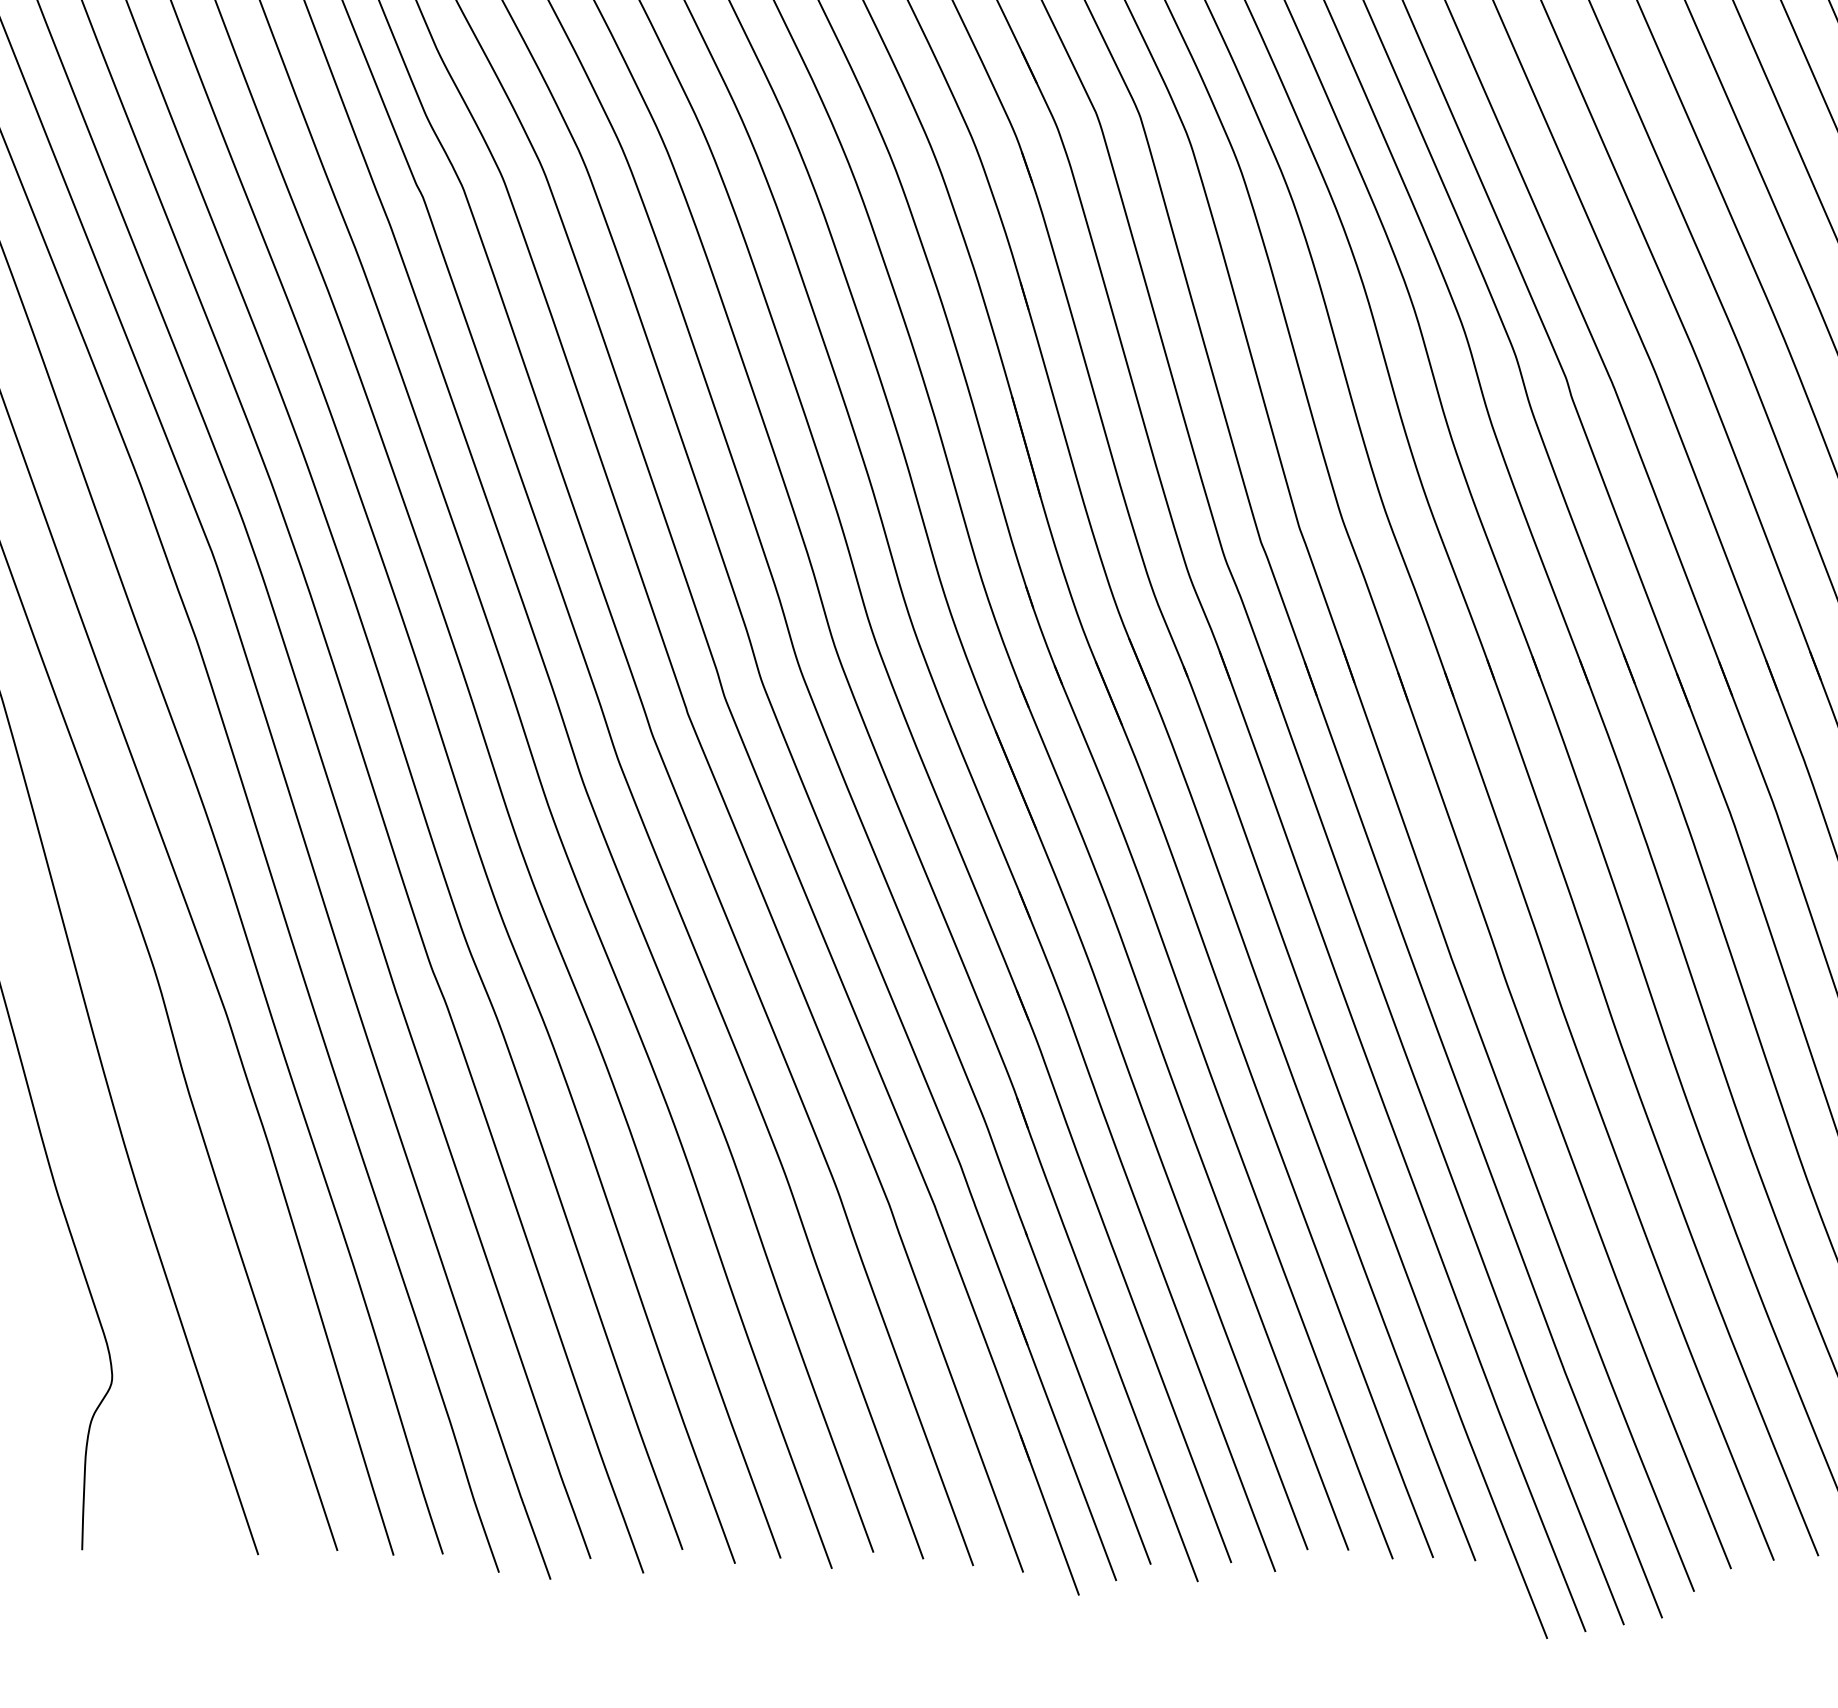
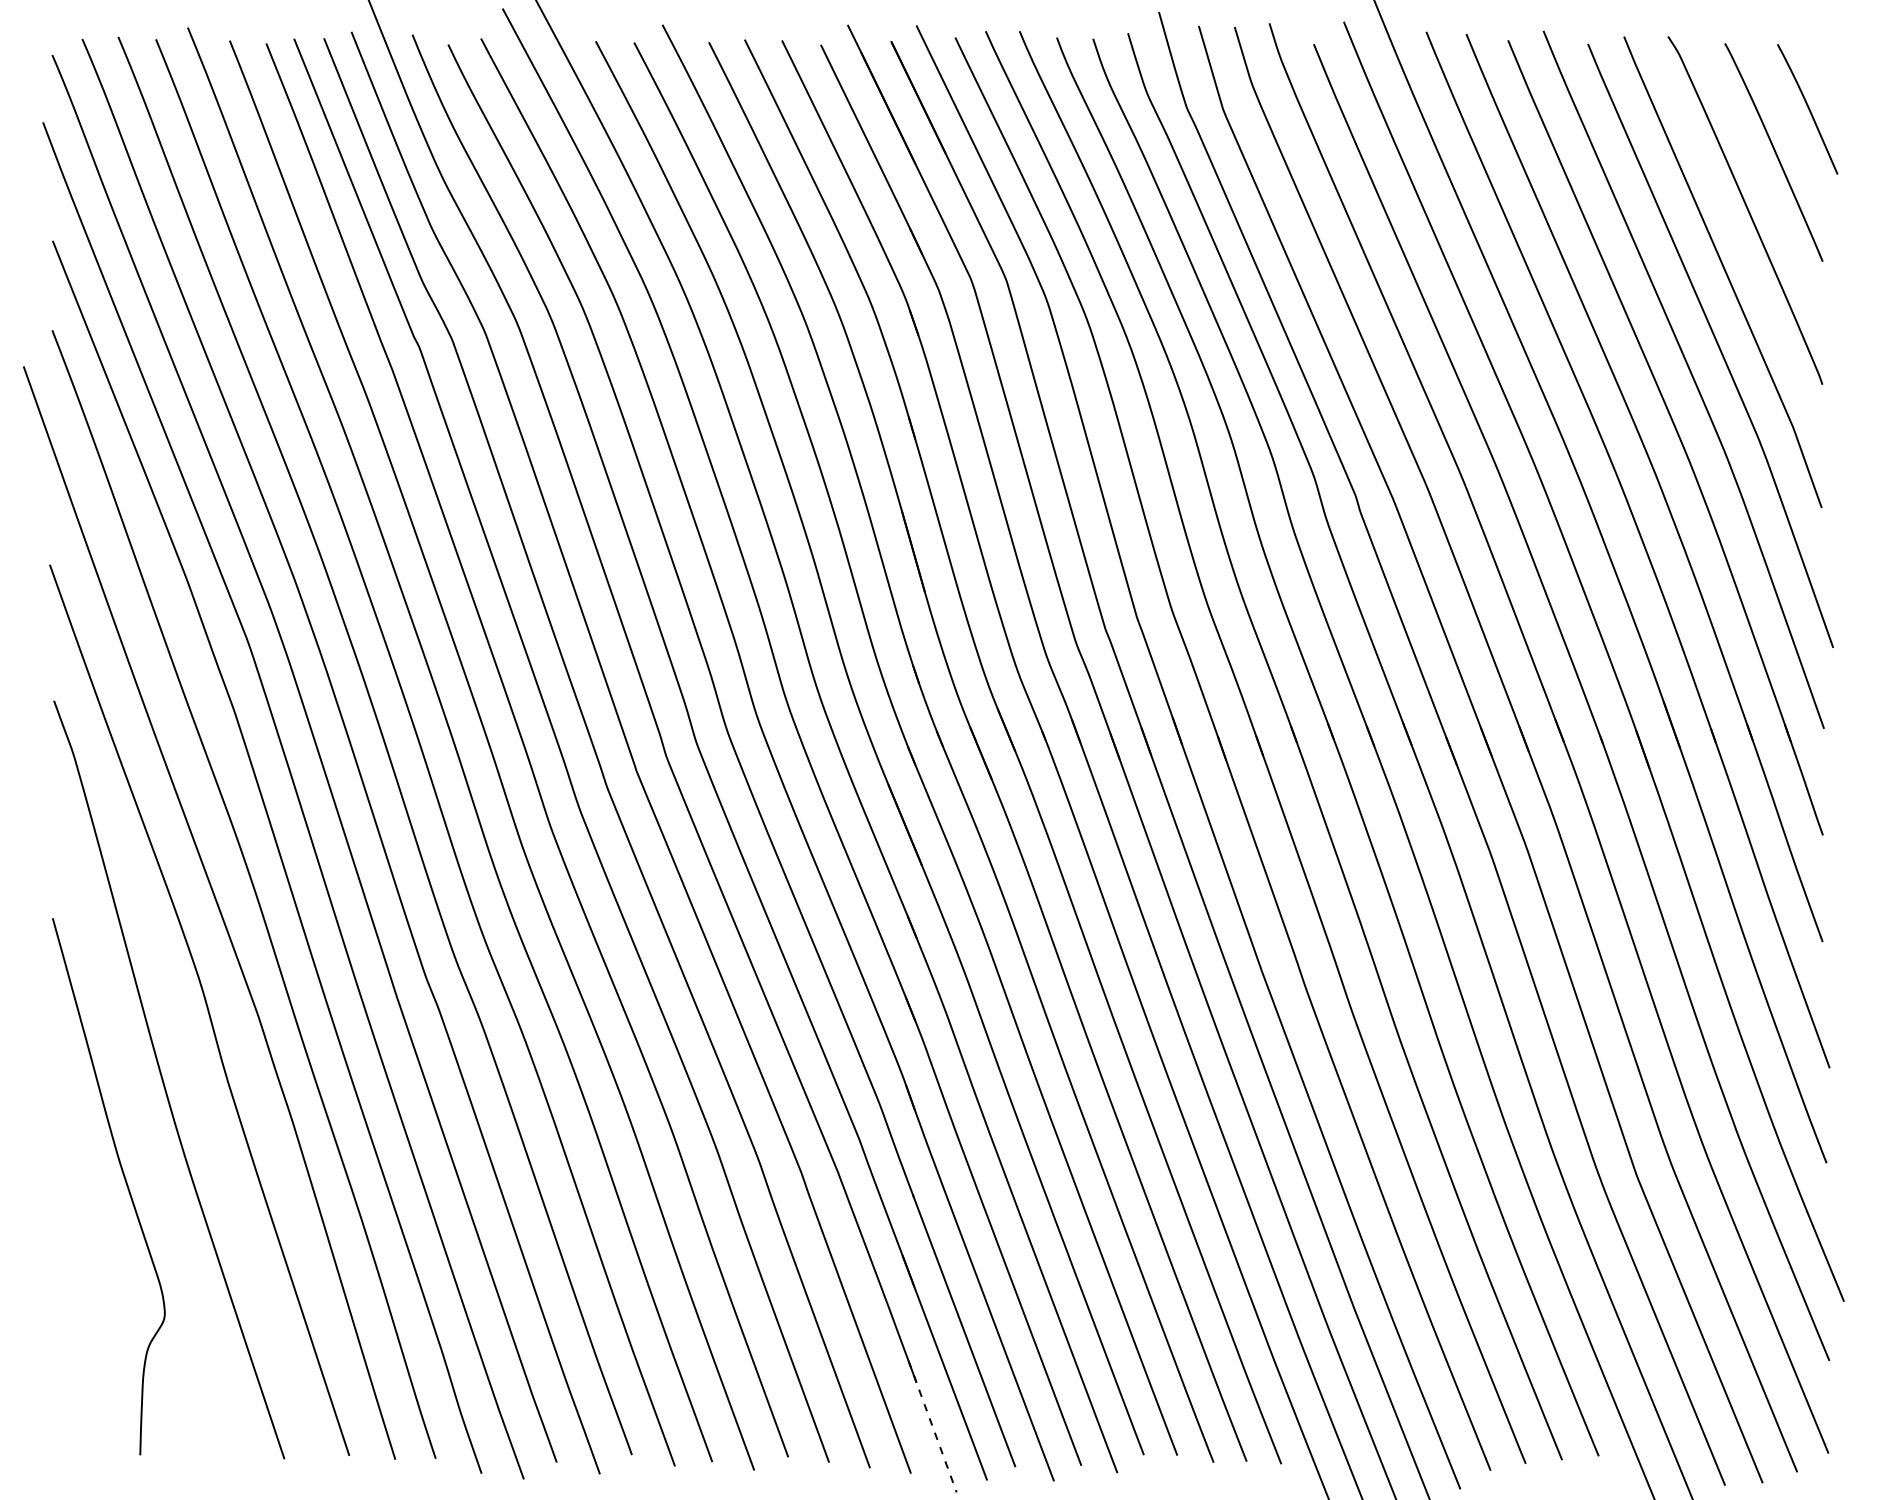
line: (1049, 1513) -> (932, 1425), solid -> dashed

